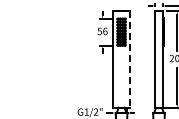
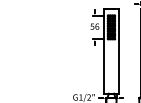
line: (130, 59) -> (119, 51), dashed -> solid

